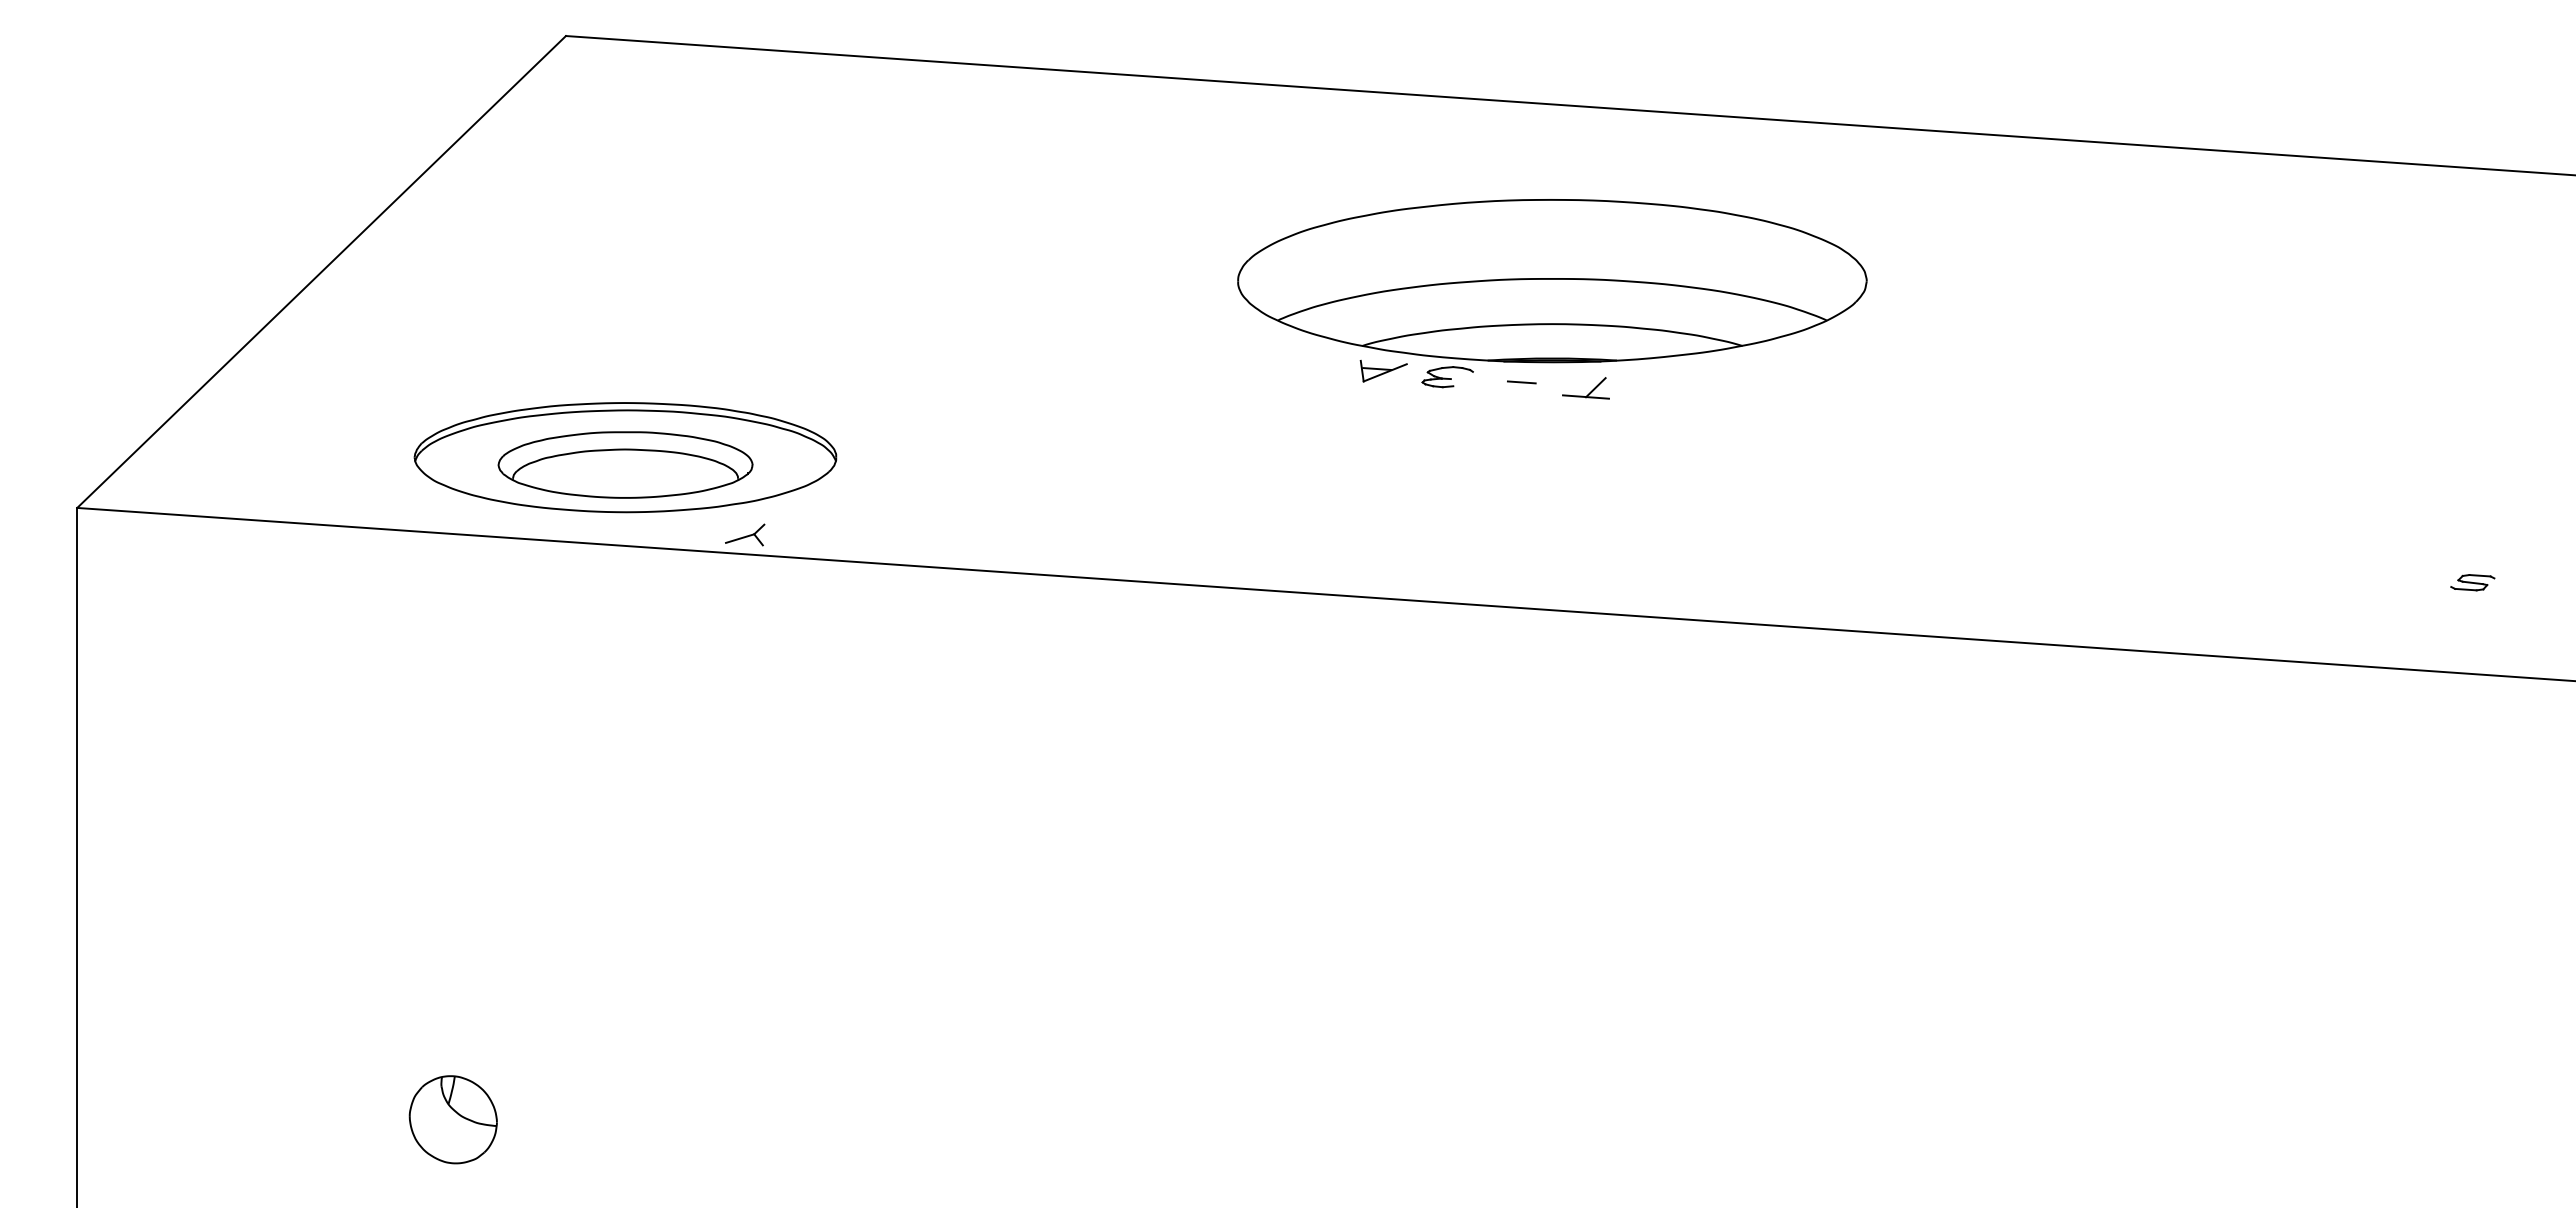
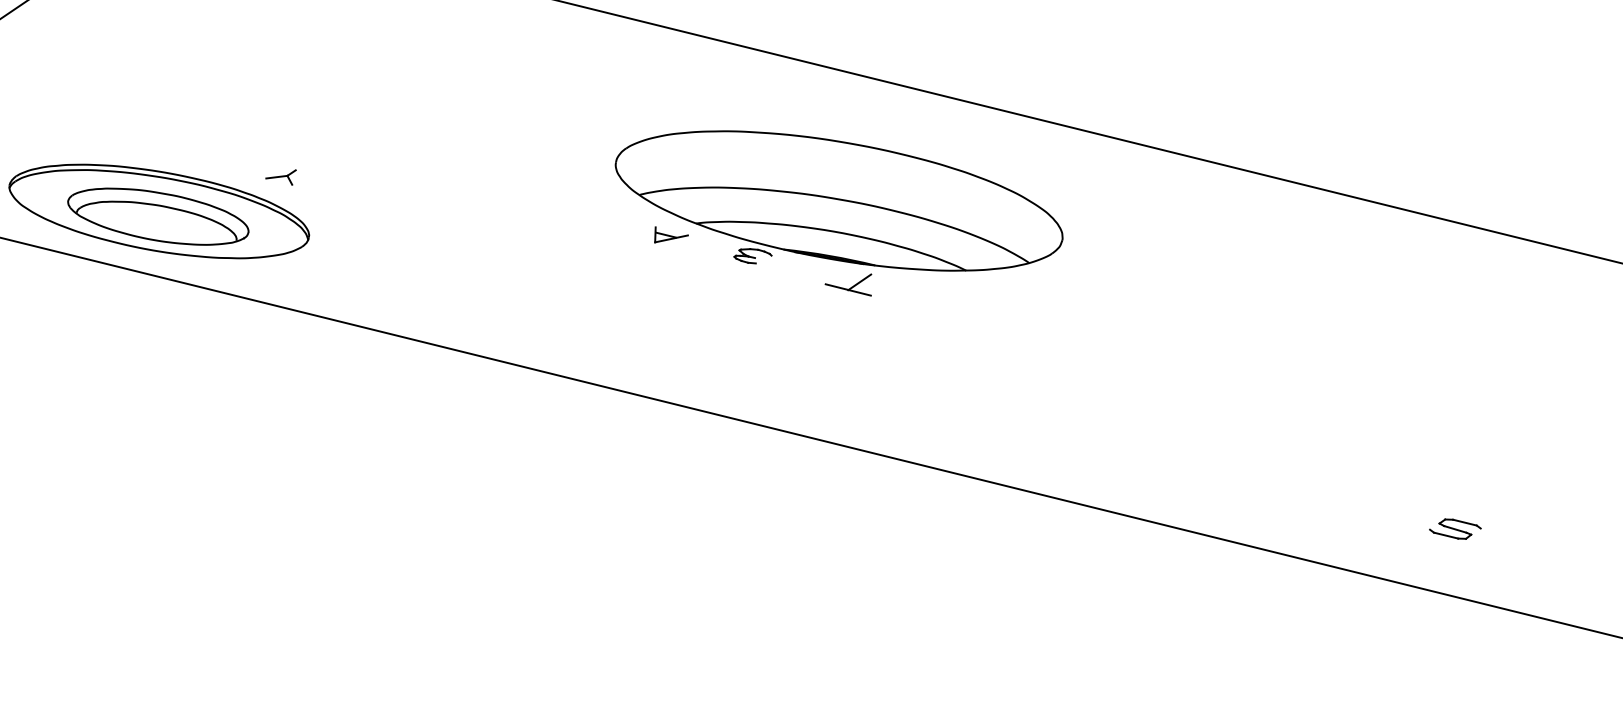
part: (1383, 371) -> (670, 237), moved
line: (1521, 382) -> (804, 269), removed
part: (1585, 388) -> (849, 281), size x1.4
part: (745, 534) -> (281, 174), moved
part: (2472, 582) -> (1455, 529), size x1.6

